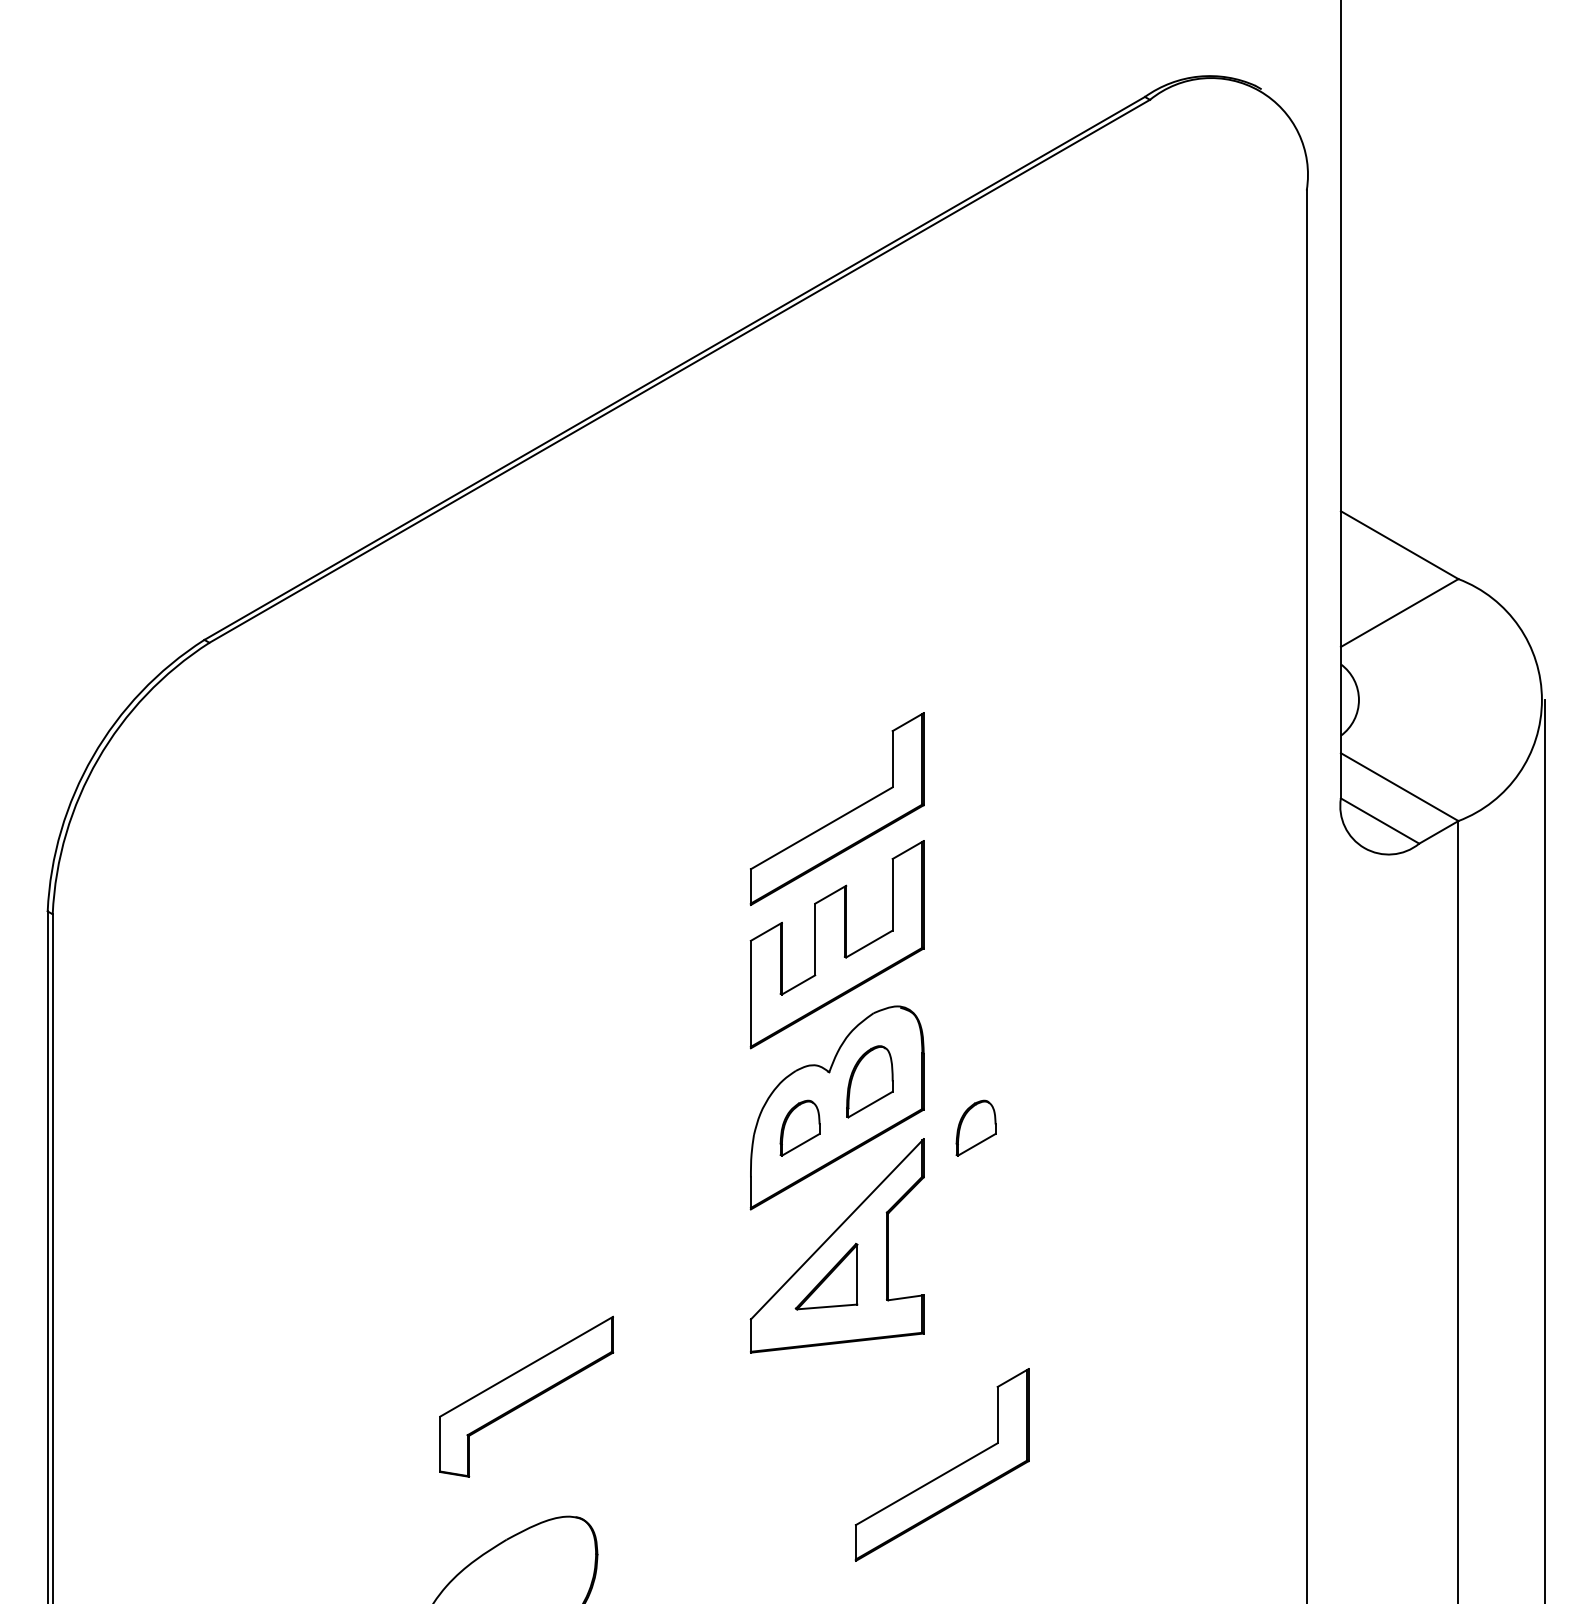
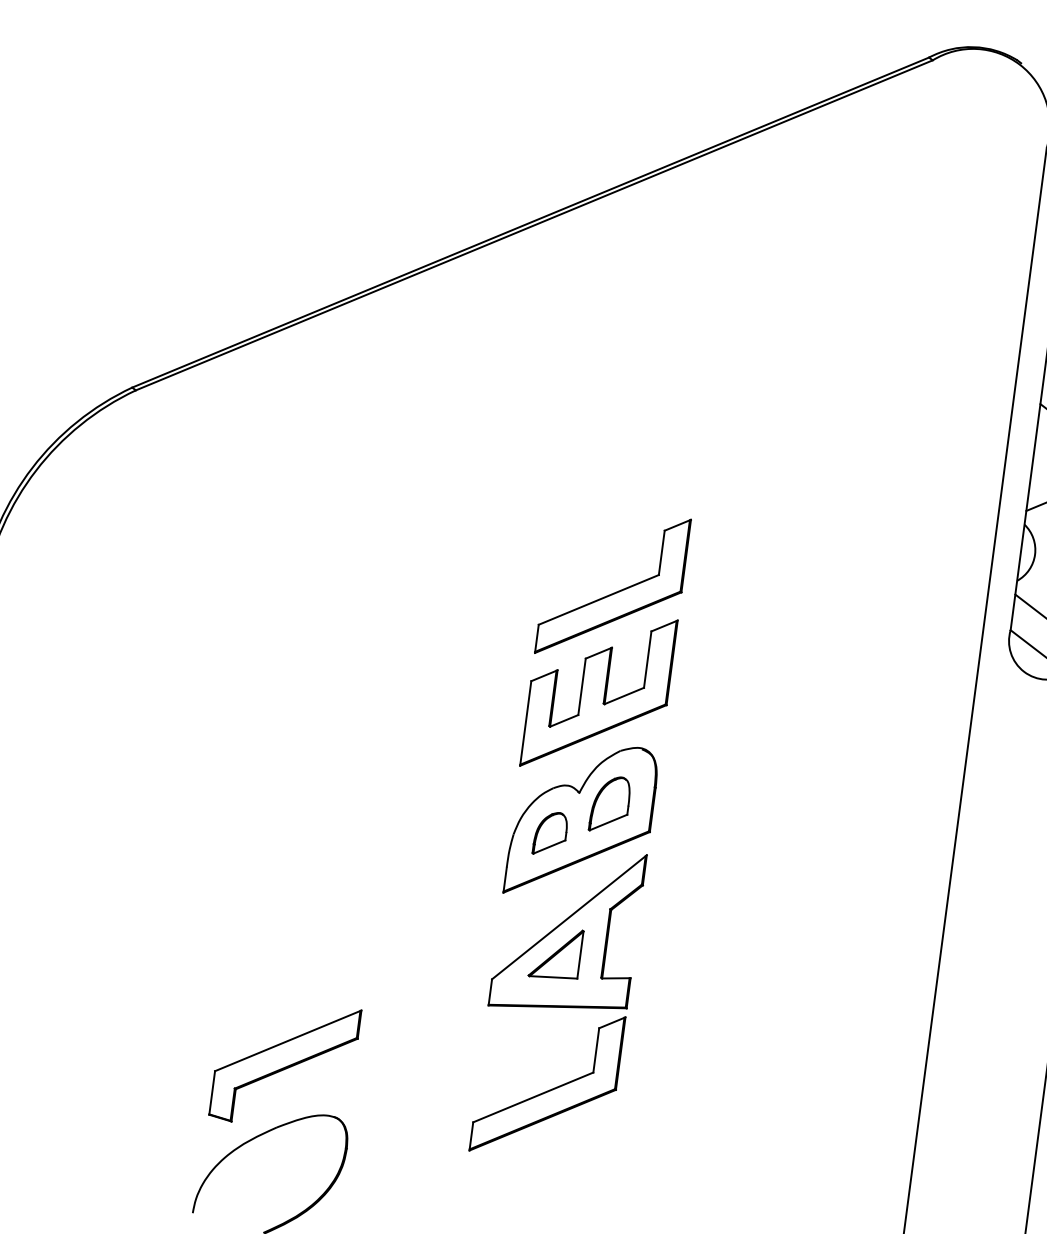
part: (975, 1127) -> (688, 851), removed
part: (526, 1396) -> (285, 1064), moved
part: (944, 1472) -> (548, 1090), moved

